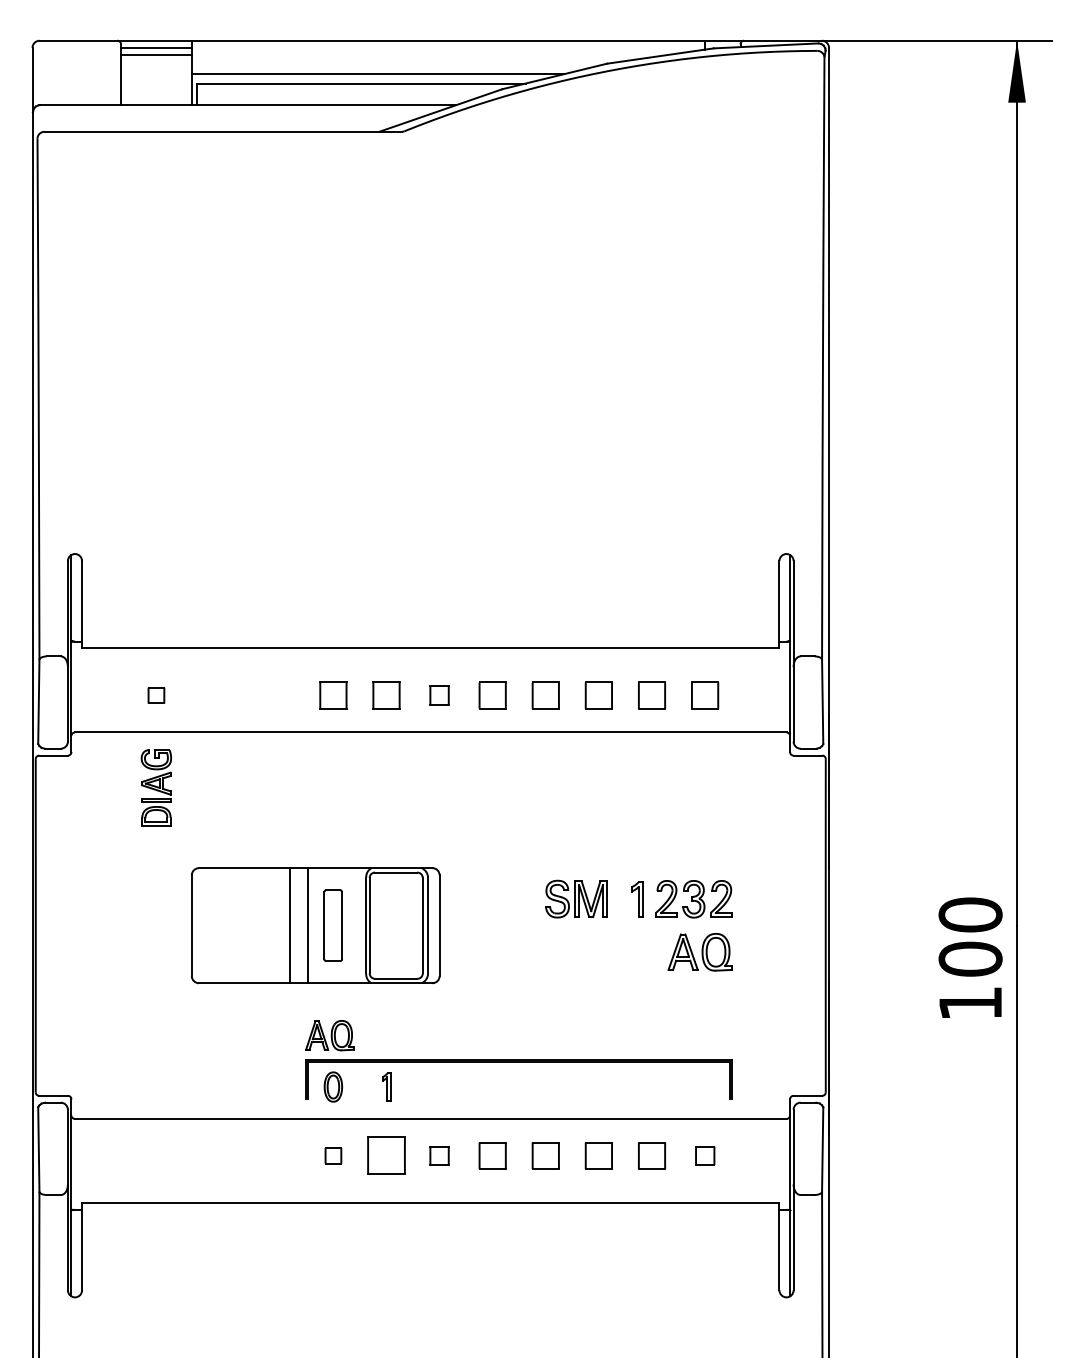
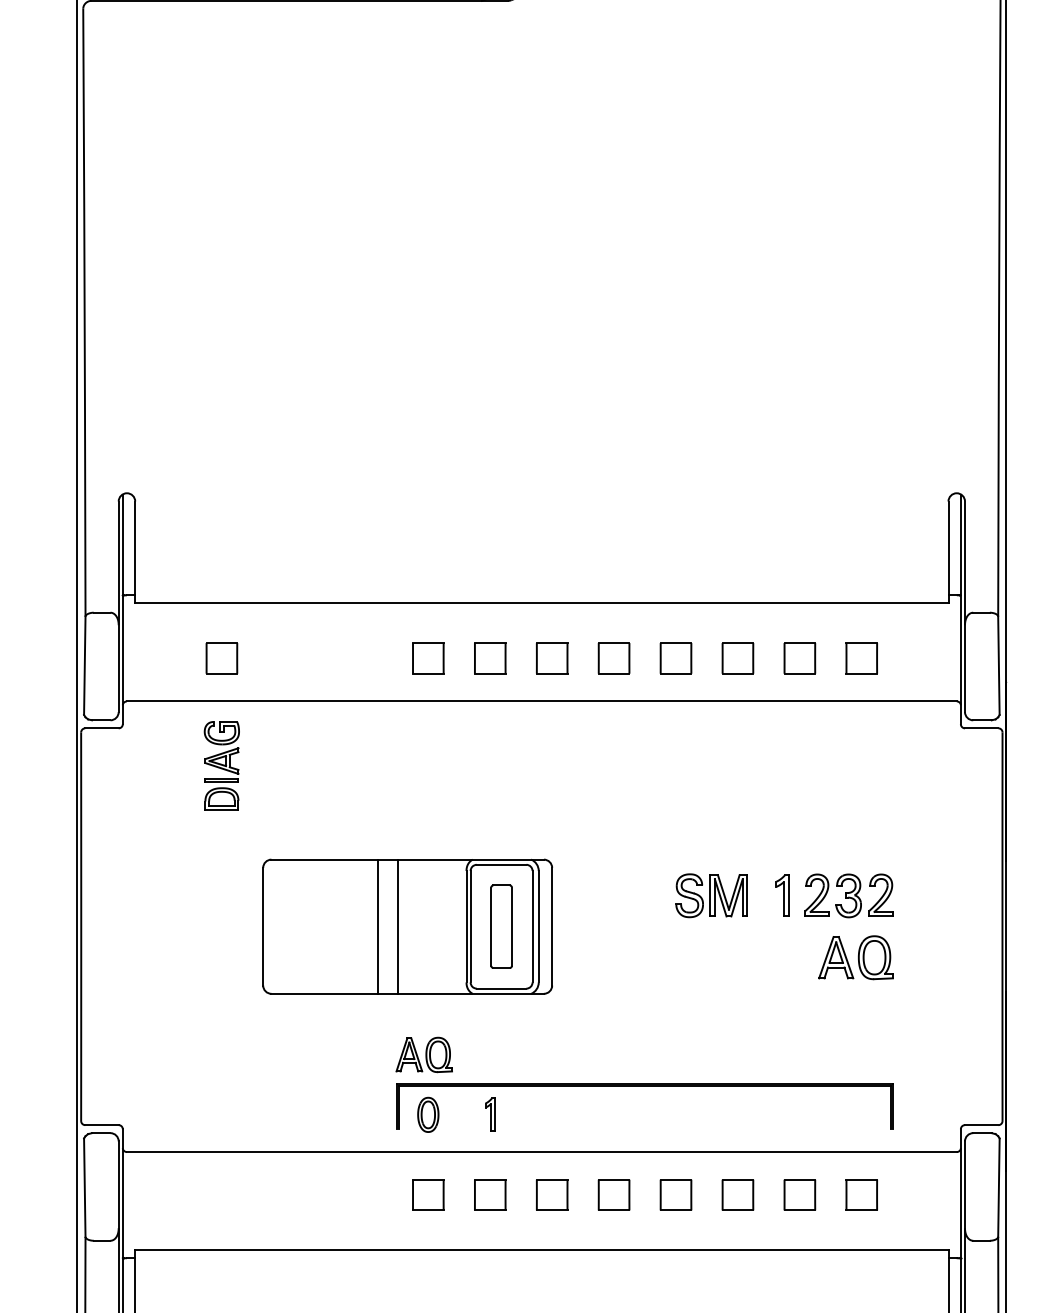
part: (156, 695) -> (222, 658), size x1.67
part: (439, 695) -> (552, 658), size x1.43
part: (332, 925) -> (500, 926), moved
part: (333, 1155) -> (428, 1194), size x1.67
part: (386, 1155) -> (490, 1194), size x0.71
part: (439, 1155) -> (552, 1194), size x1.43
part: (705, 1155) -> (862, 1194), size x1.43

